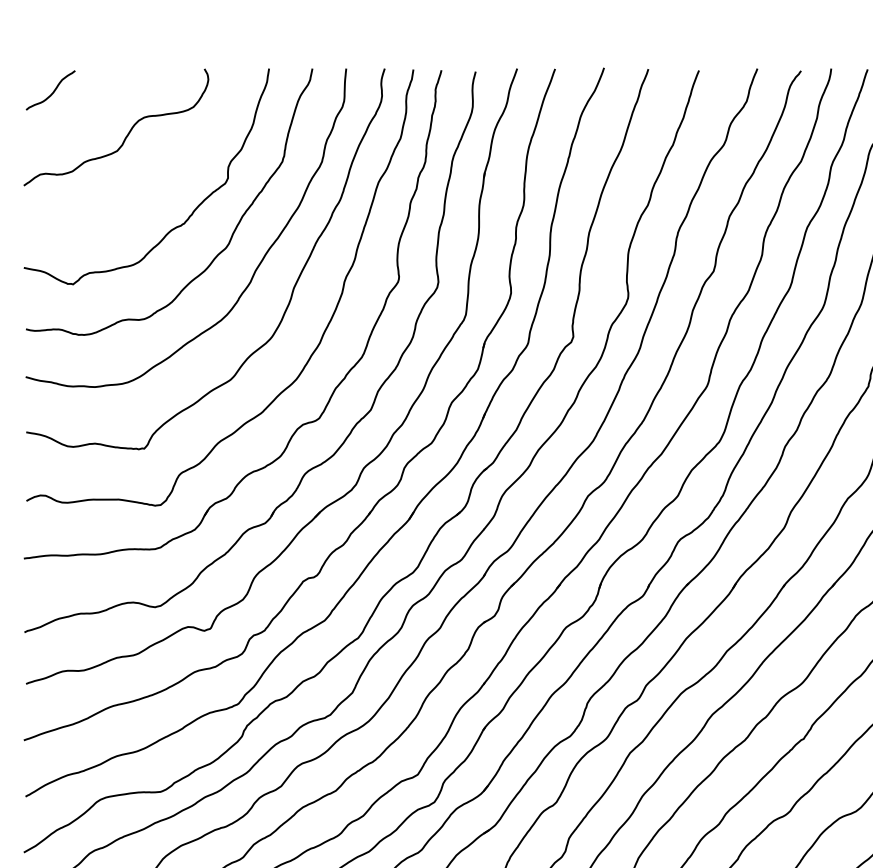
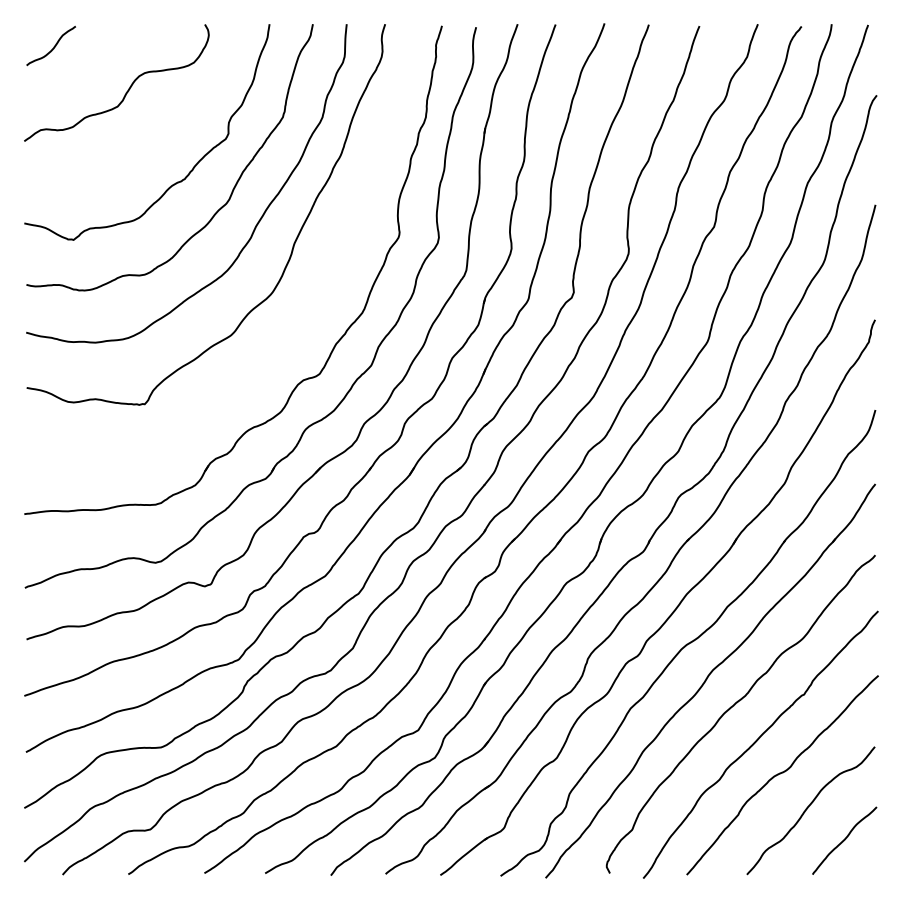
curve: (321, 336) -> (321, 292), removed

